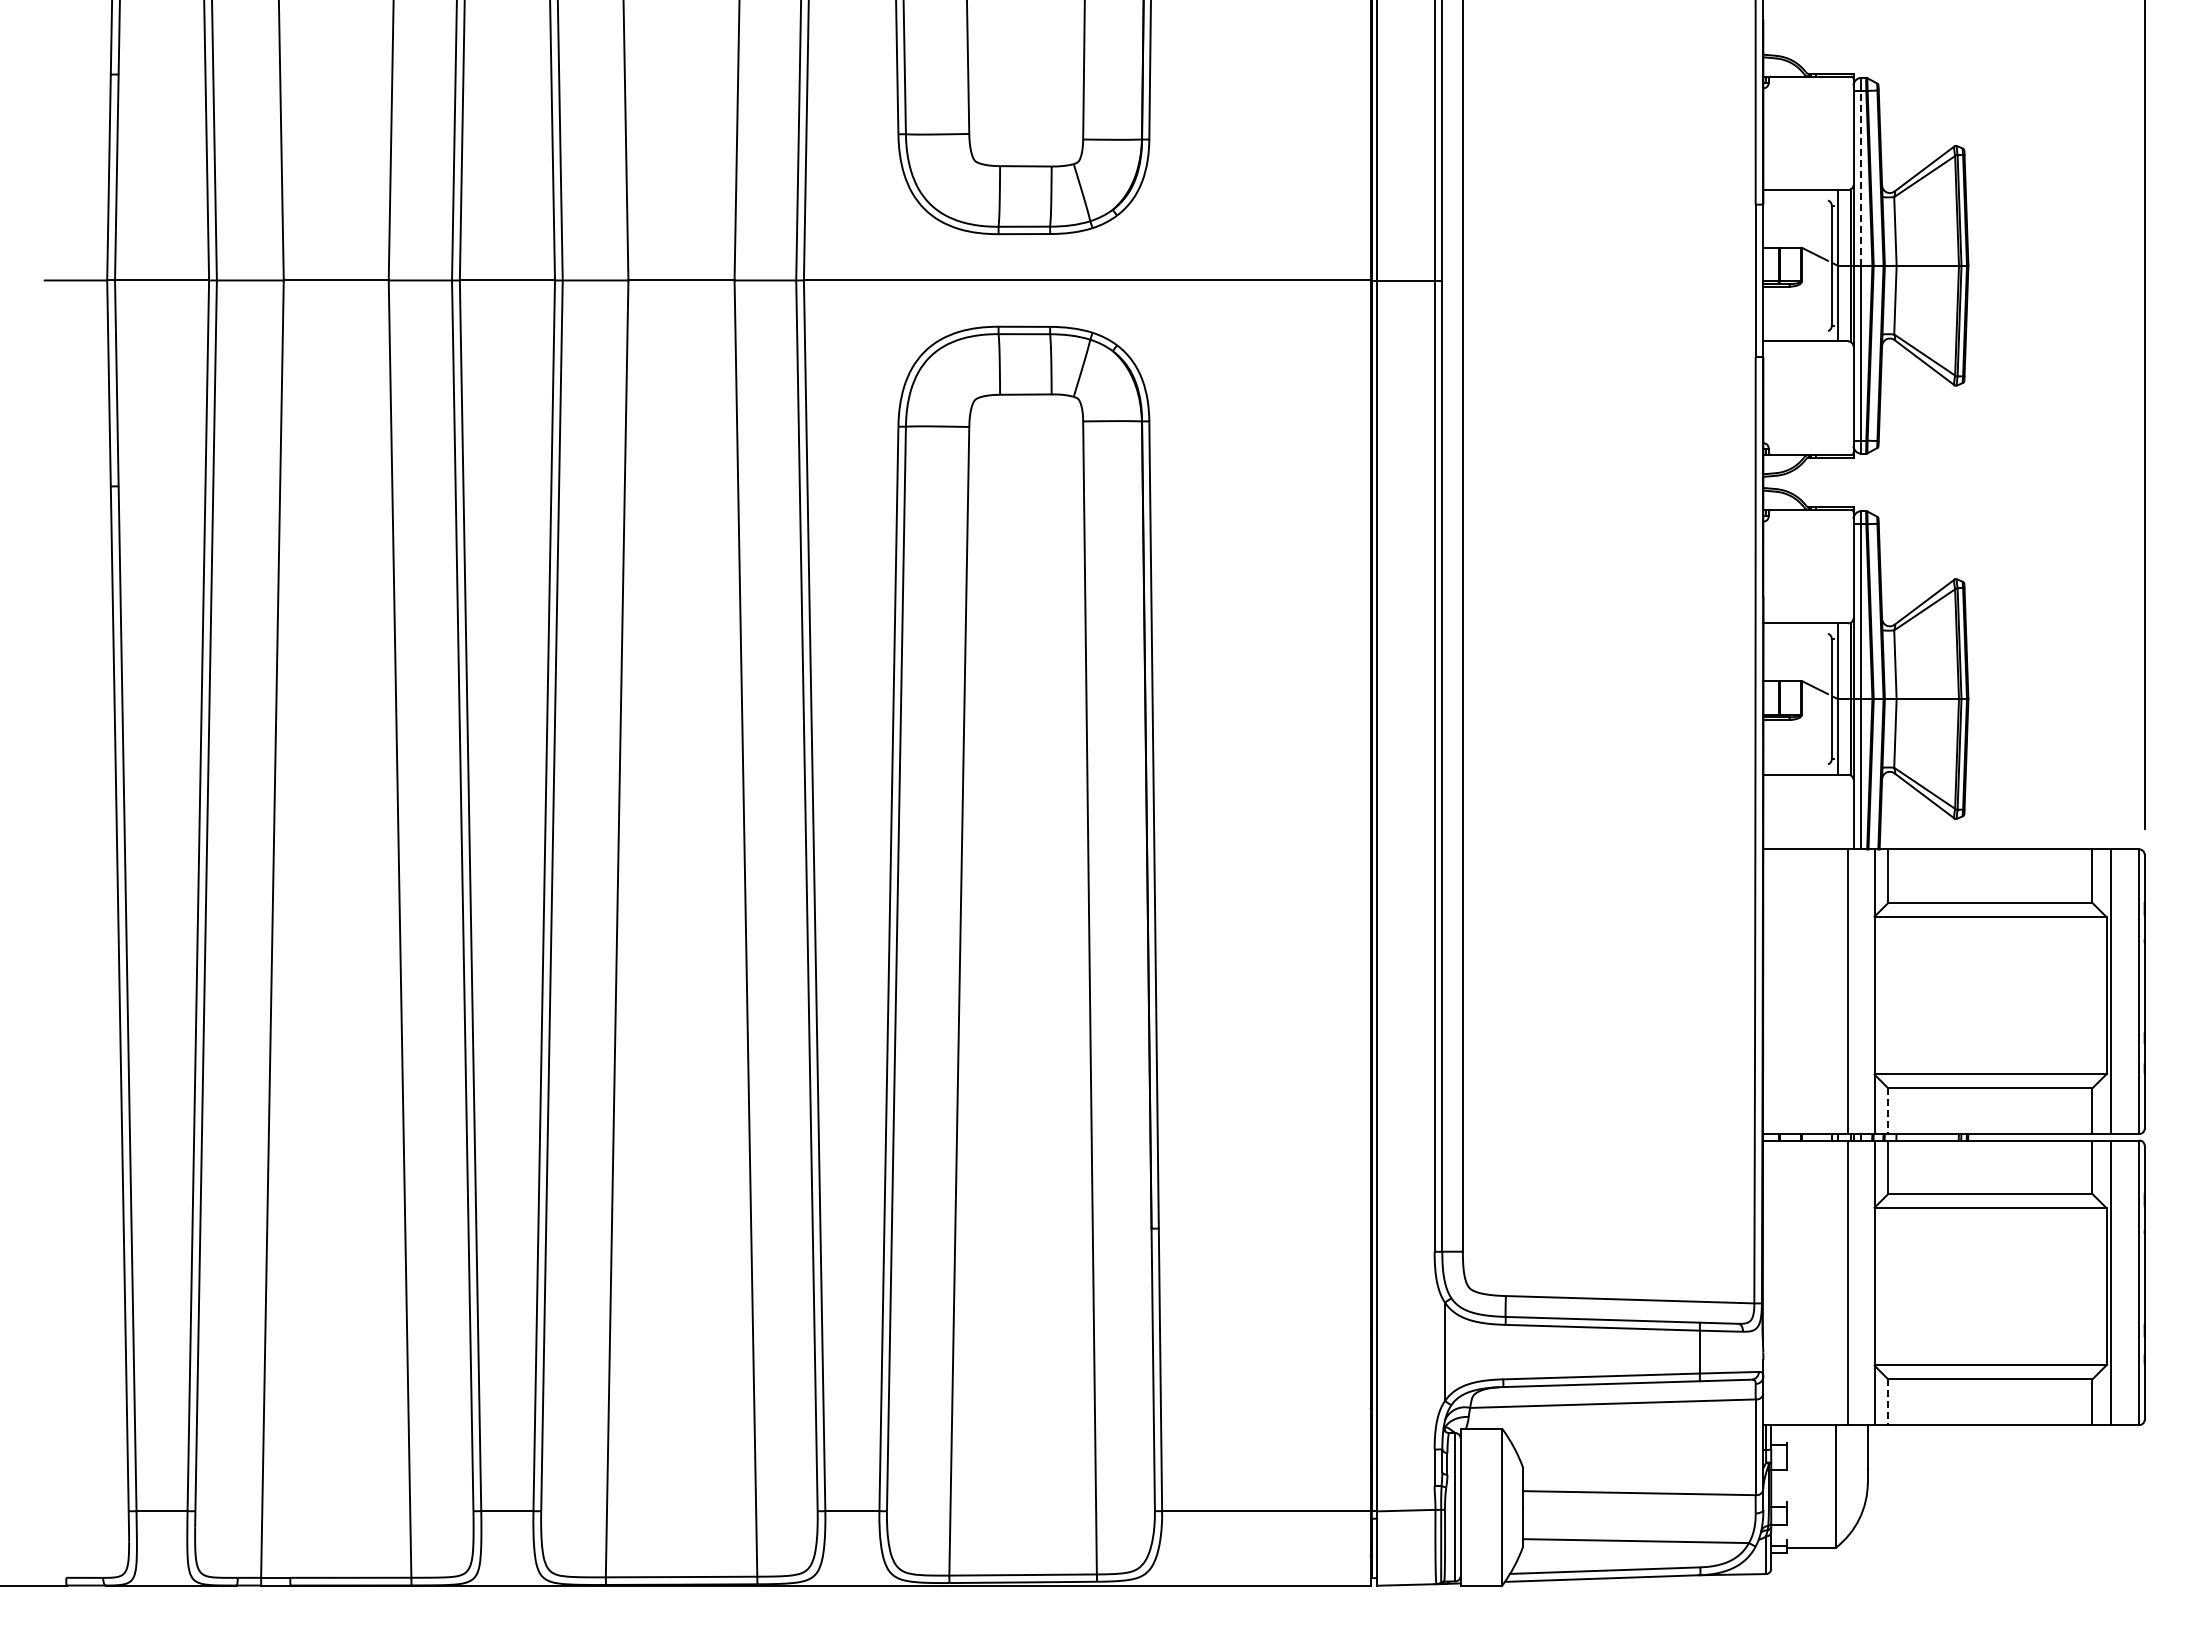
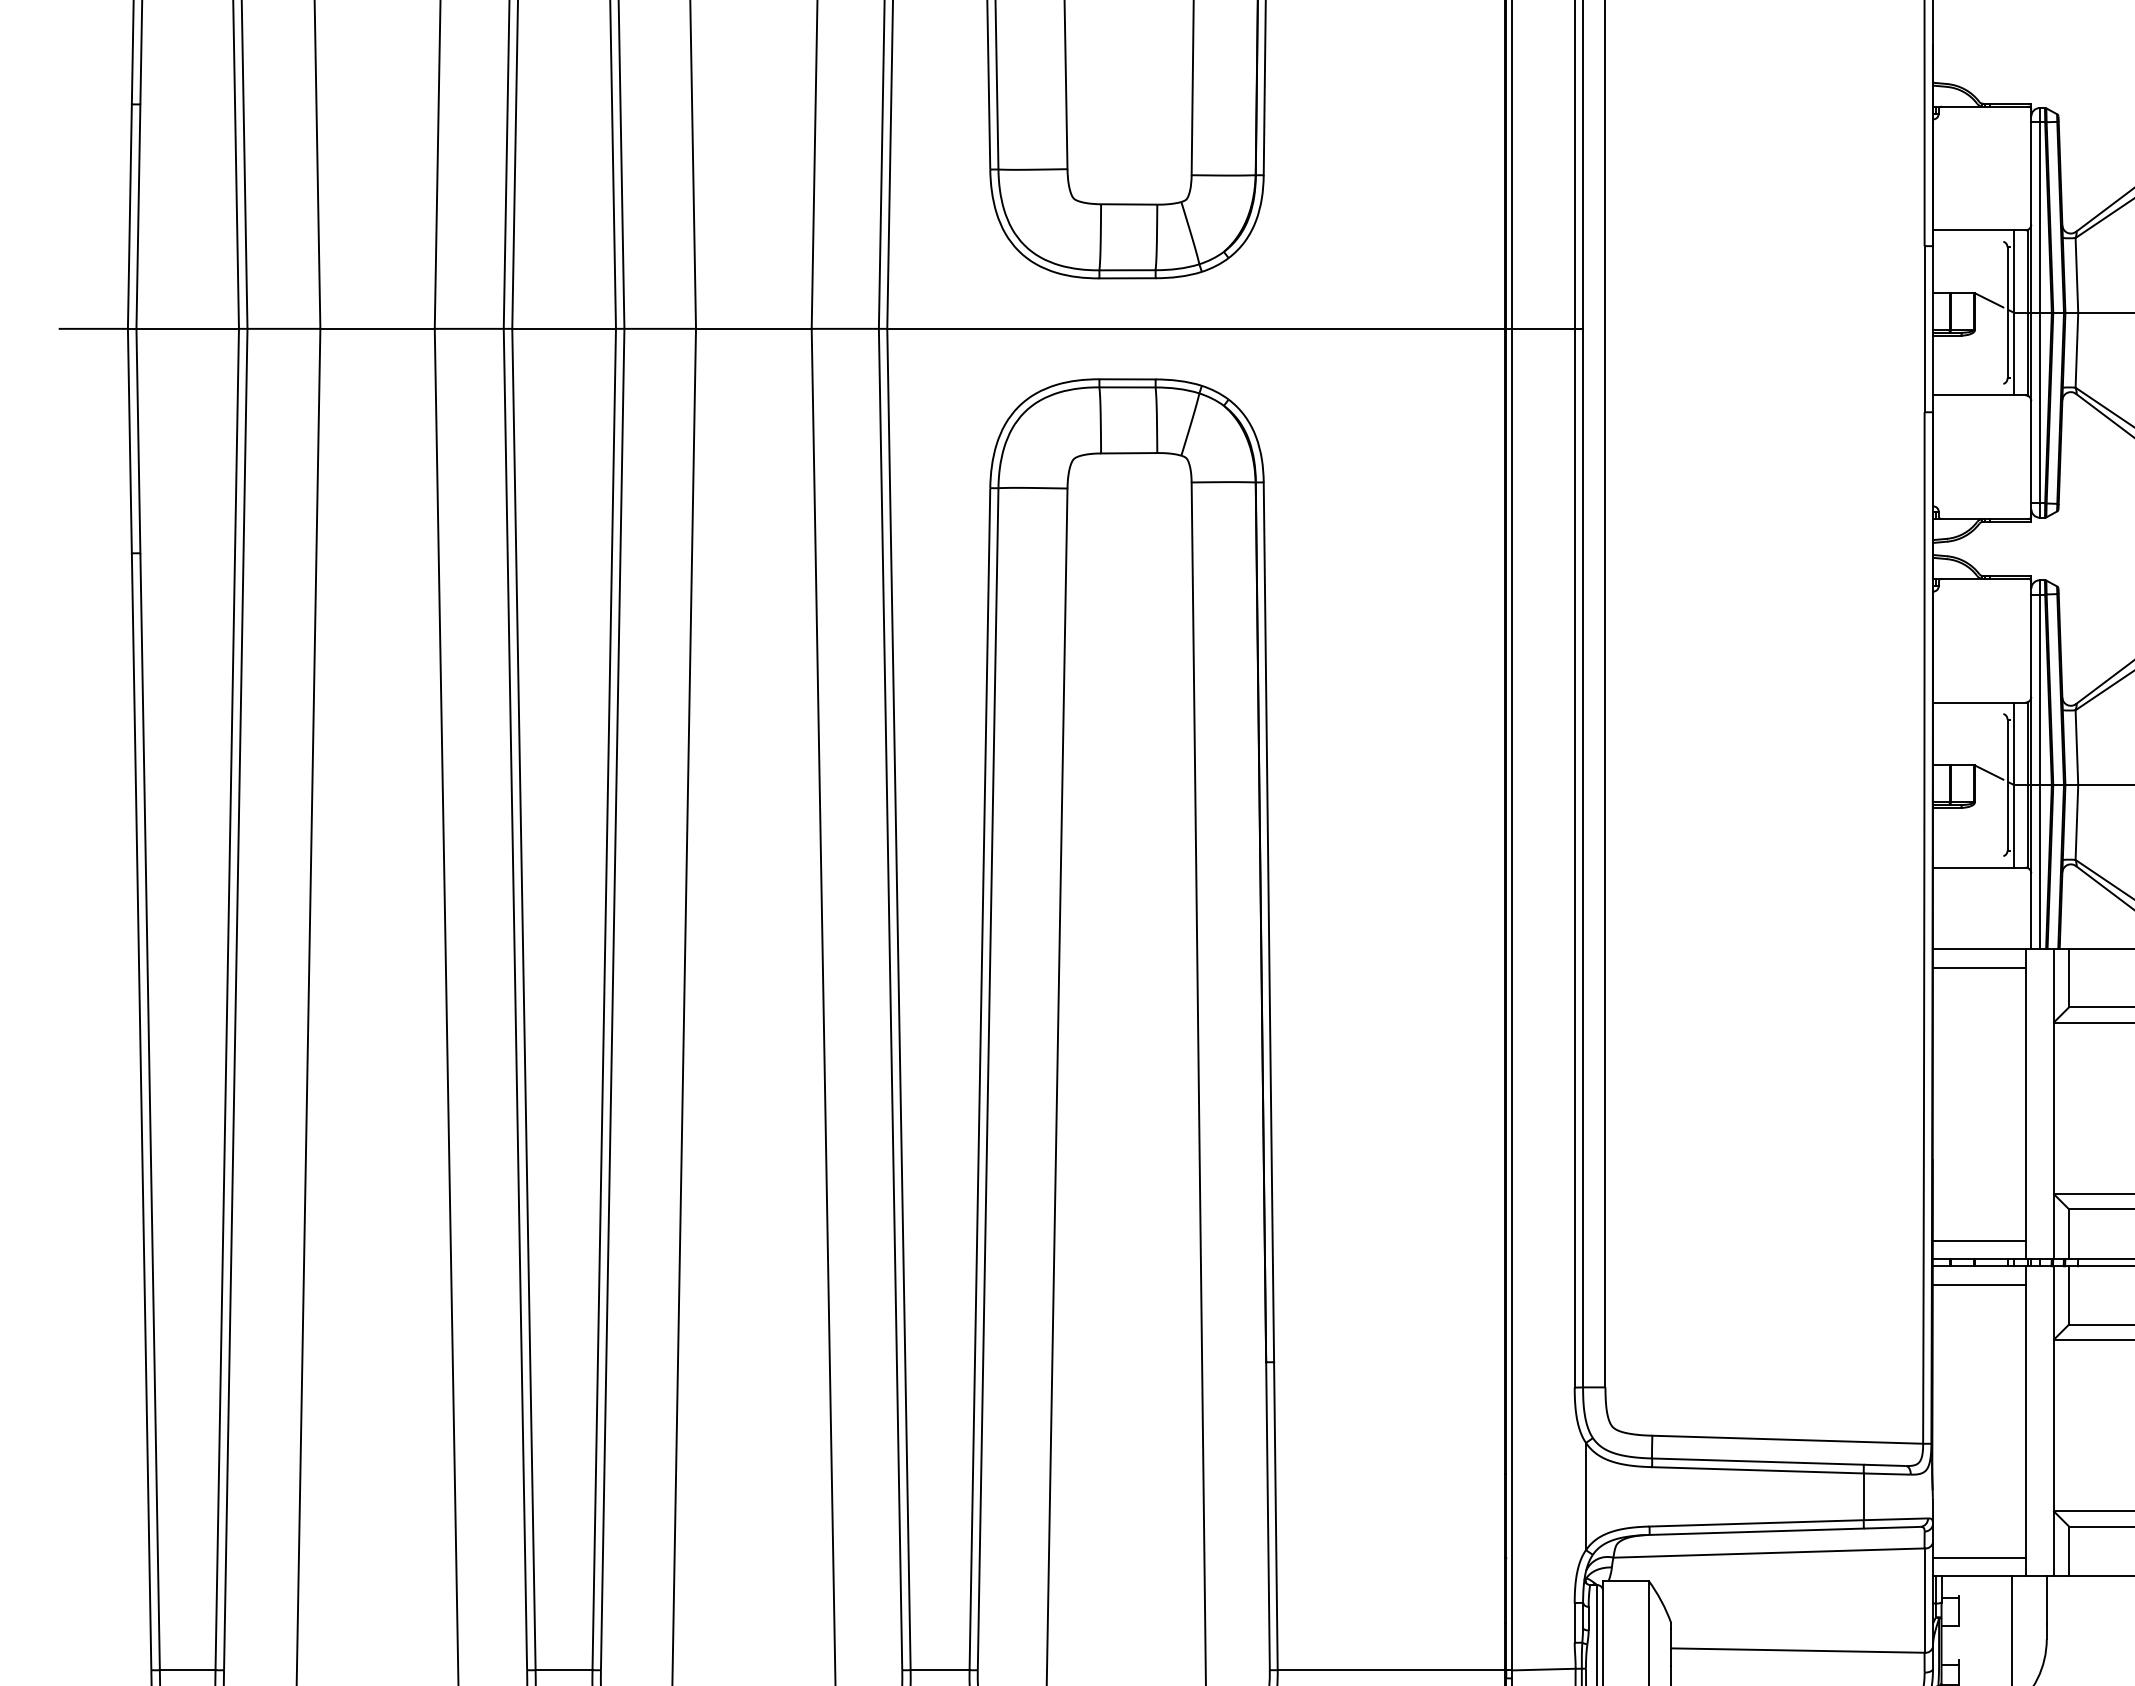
line: (1861, 177) -> (2039, 216), dashed -> solid
line: (1805, 866) -> (1978, 967), added
line: (1888, 1111) -> (2069, 1234), dashed -> solid
line: (1805, 1117) -> (1978, 1241), added
line: (1805, 1157) -> (1978, 1284), added
line: (1888, 1402) -> (2069, 1551), dashed -> solid
line: (1805, 1408) -> (1978, 1558), added

